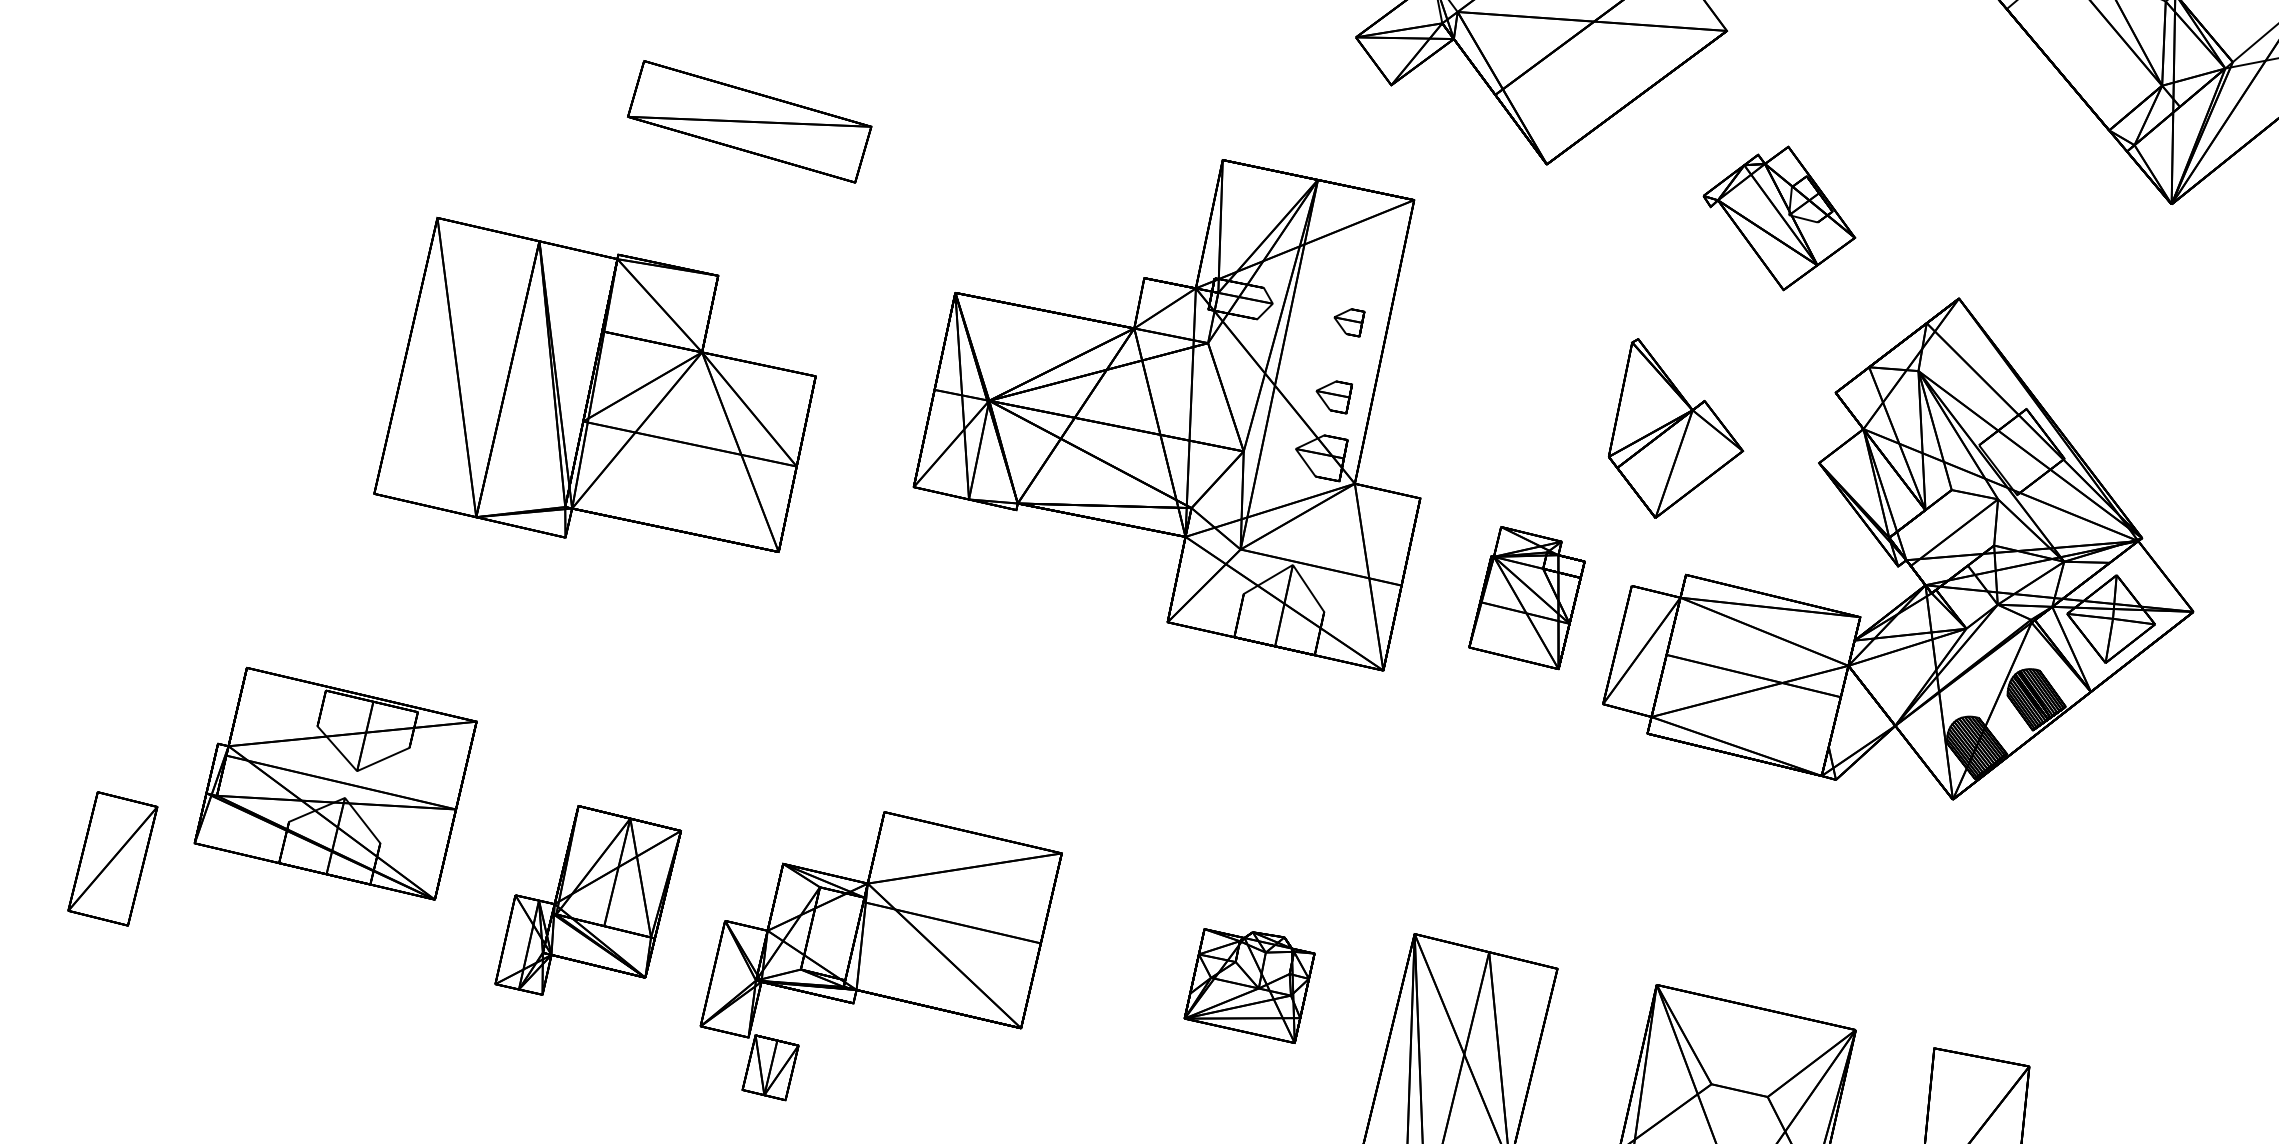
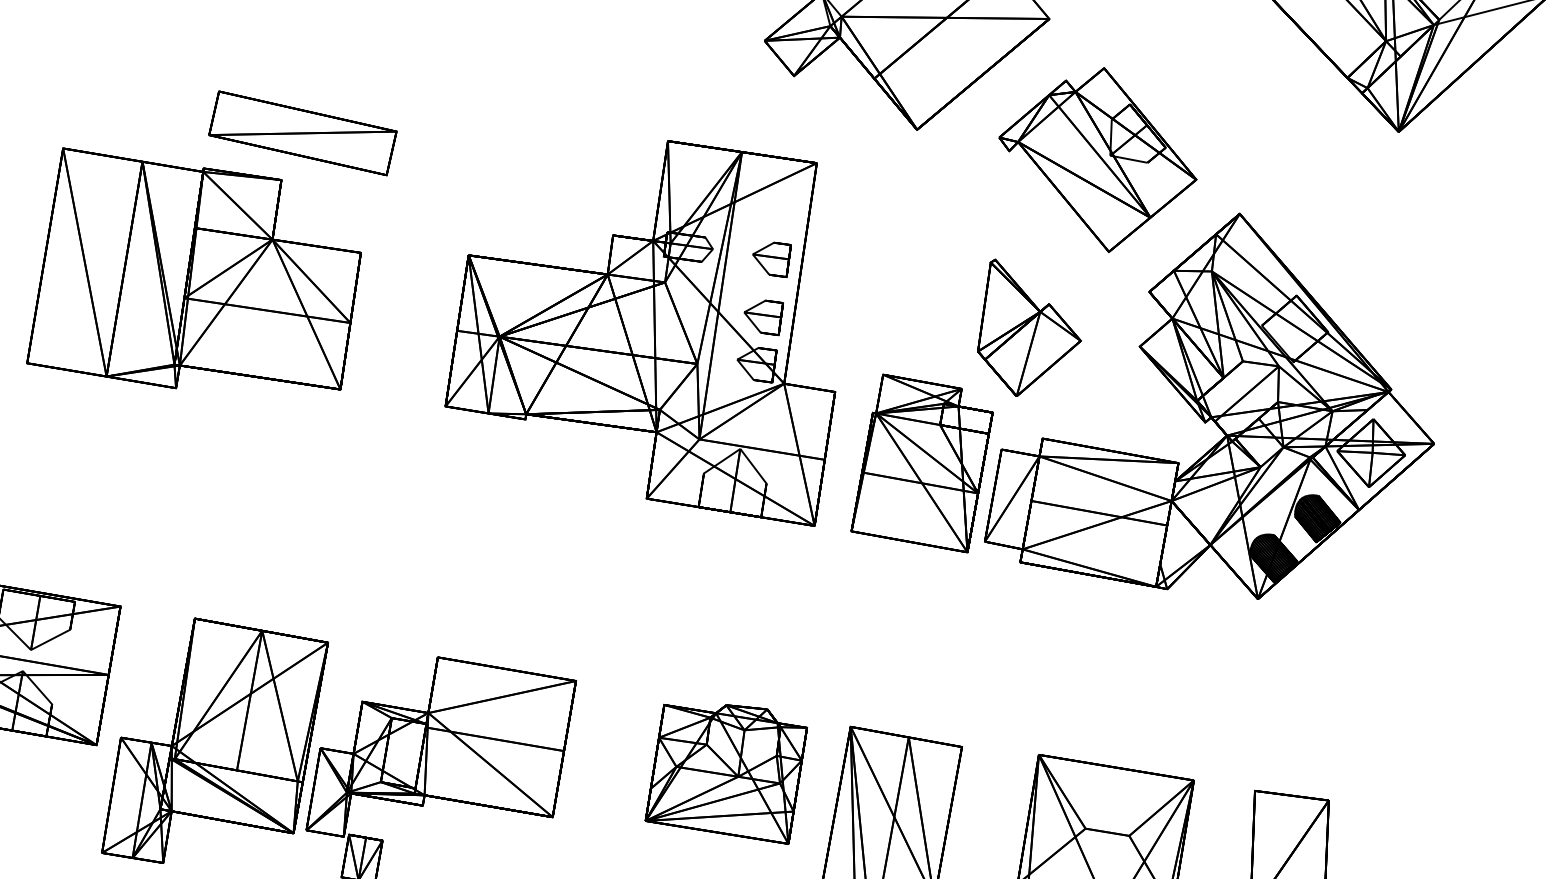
part: (1779, 218) -> (1098, 160), size x1.67
part: (1349, 322) -> (772, 260), size x1.67
part: (594, 384) -> (191, 269), moved
part: (1334, 397) -> (764, 318), size x1.43
part: (1526, 597) -> (921, 463), size x1.67
part: (587, 900) -> (213, 738), size x1.67
part: (1249, 985) -> (726, 773), size x1.67

